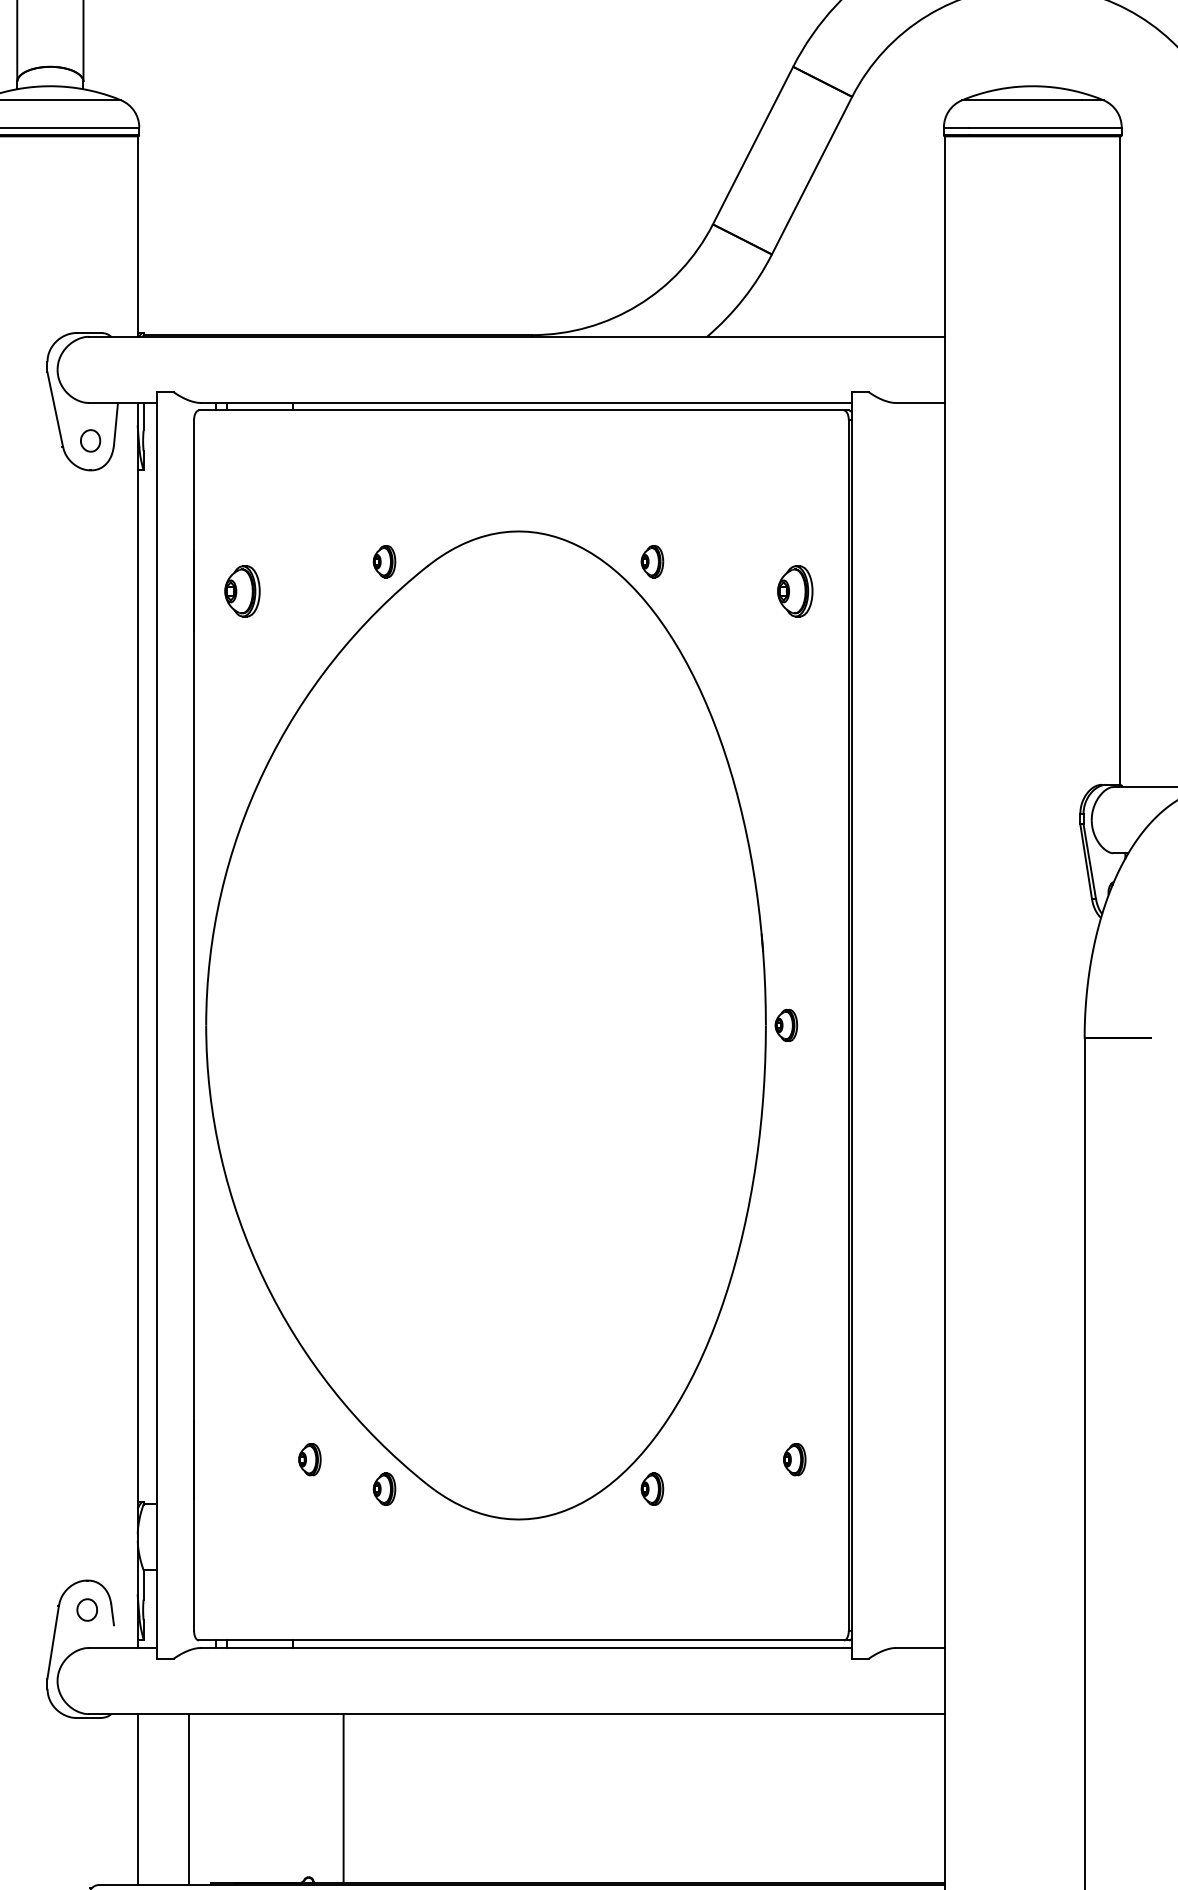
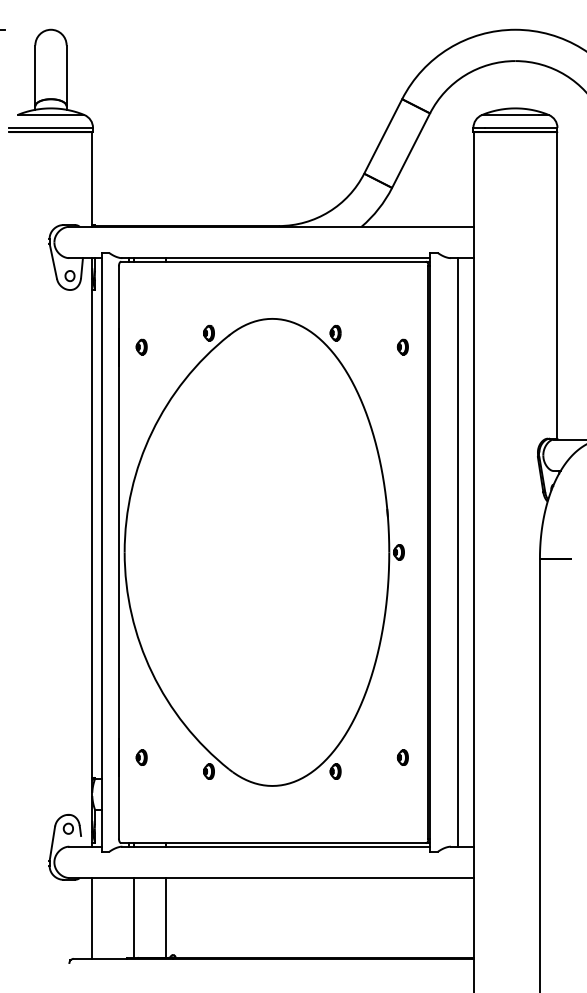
part: (241, 589) -> (141, 346), size x0.62
part: (793, 589) -> (402, 346), size x0.62
line: (910, 1025) -> (457, 552), added
part: (309, 1459) -> (141, 757), moved
line: (343, 1797) -> (165, 917), moved
line: (188, 1799) -> (134, 918), moved

